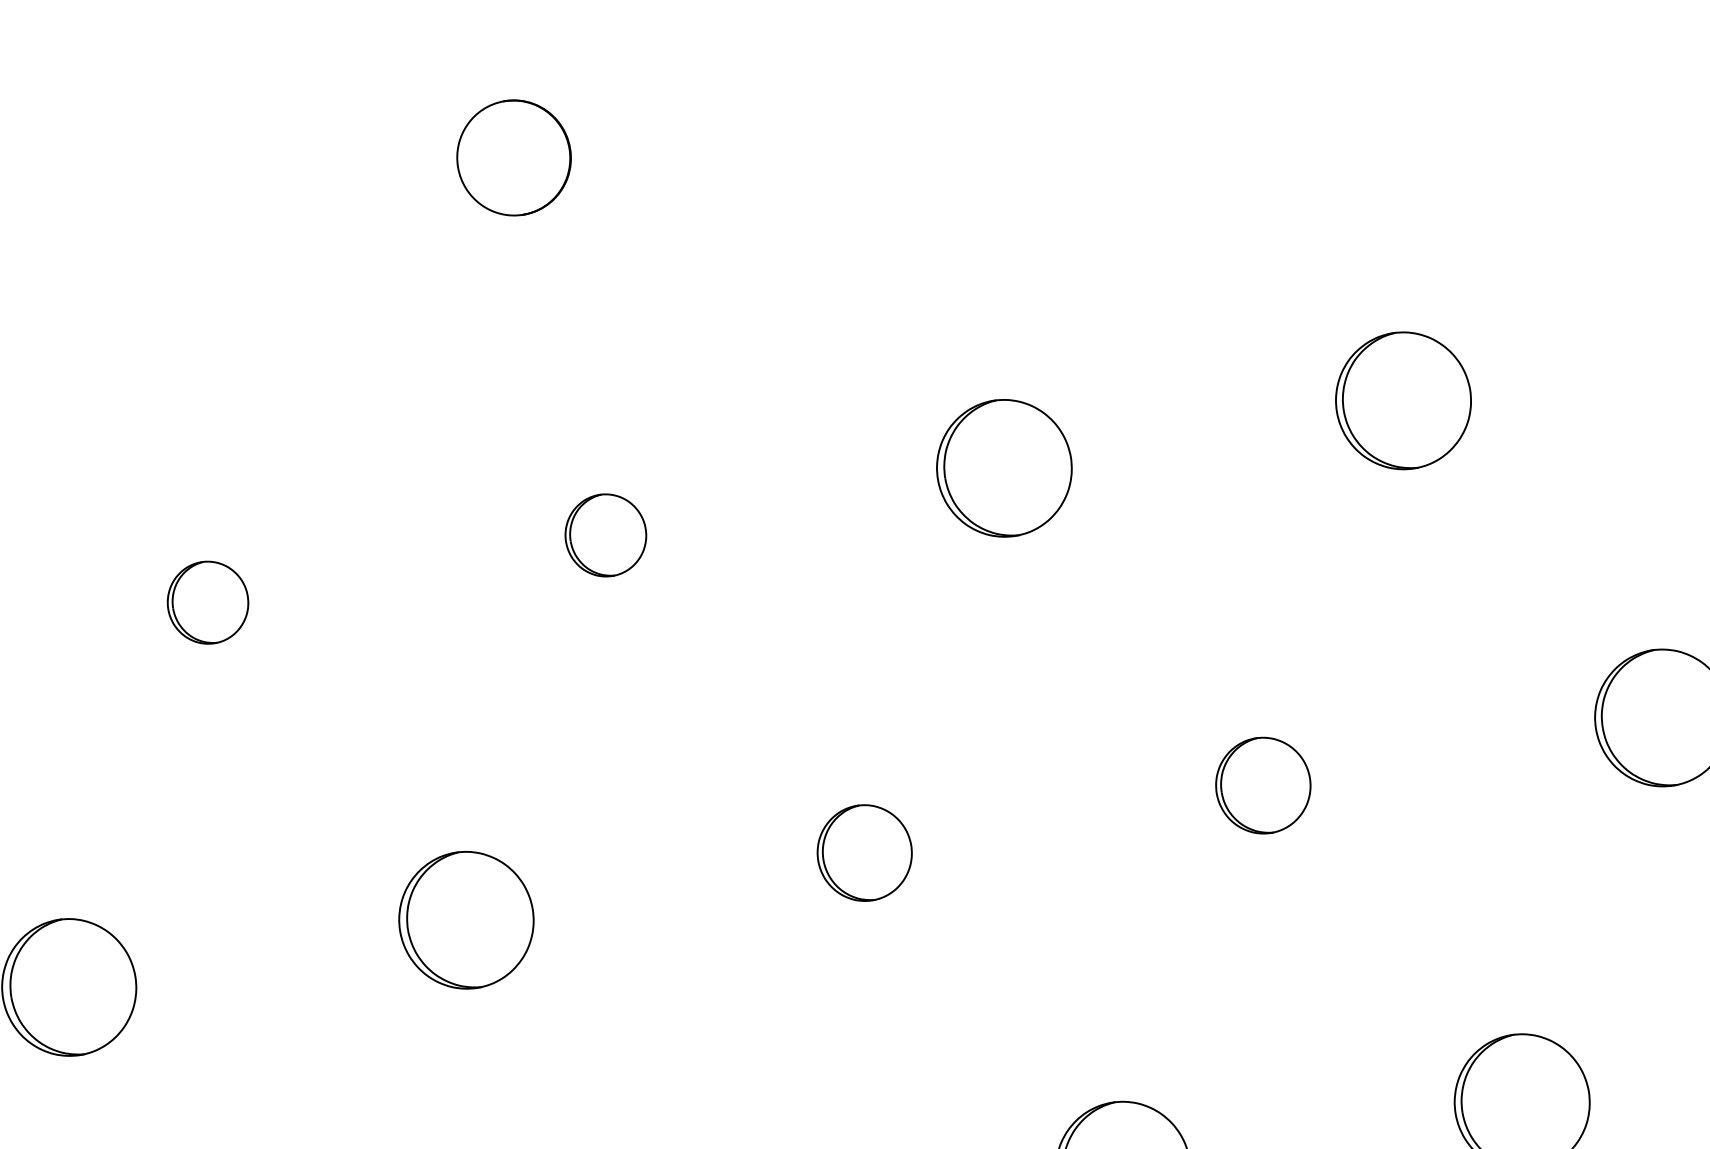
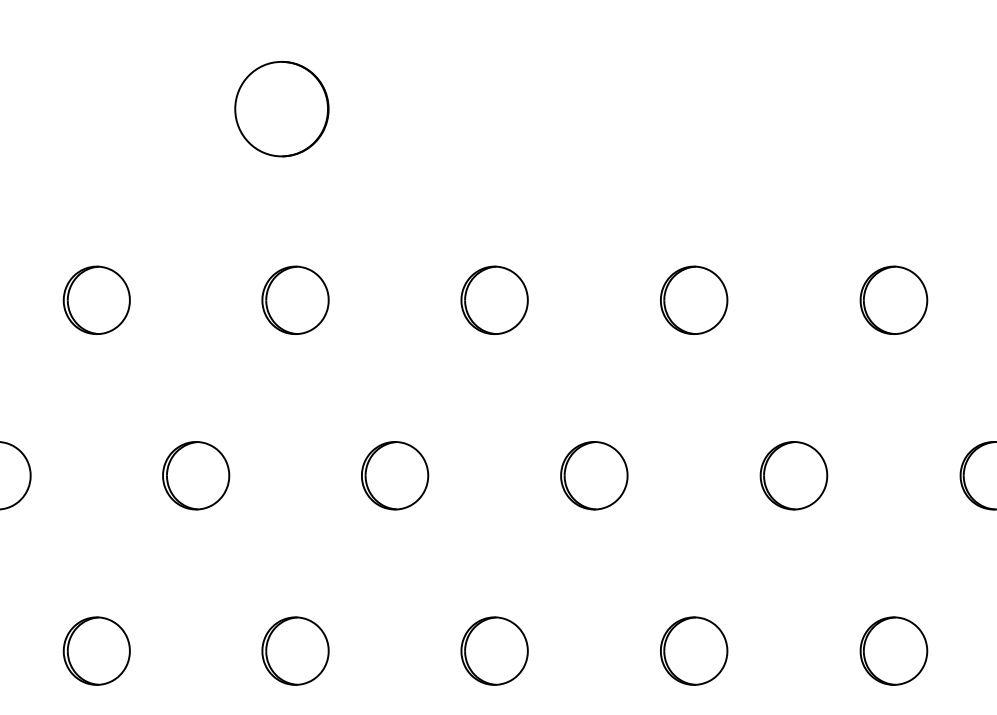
part: (513, 158) -> (281, 109), size x1.67
part: (605, 534) -> (295, 299), size x1.67
part: (207, 601) -> (96, 299), size x1.67
part: (1263, 784) -> (594, 475), size x1.43
part: (865, 852) -> (395, 475), size x1.43

